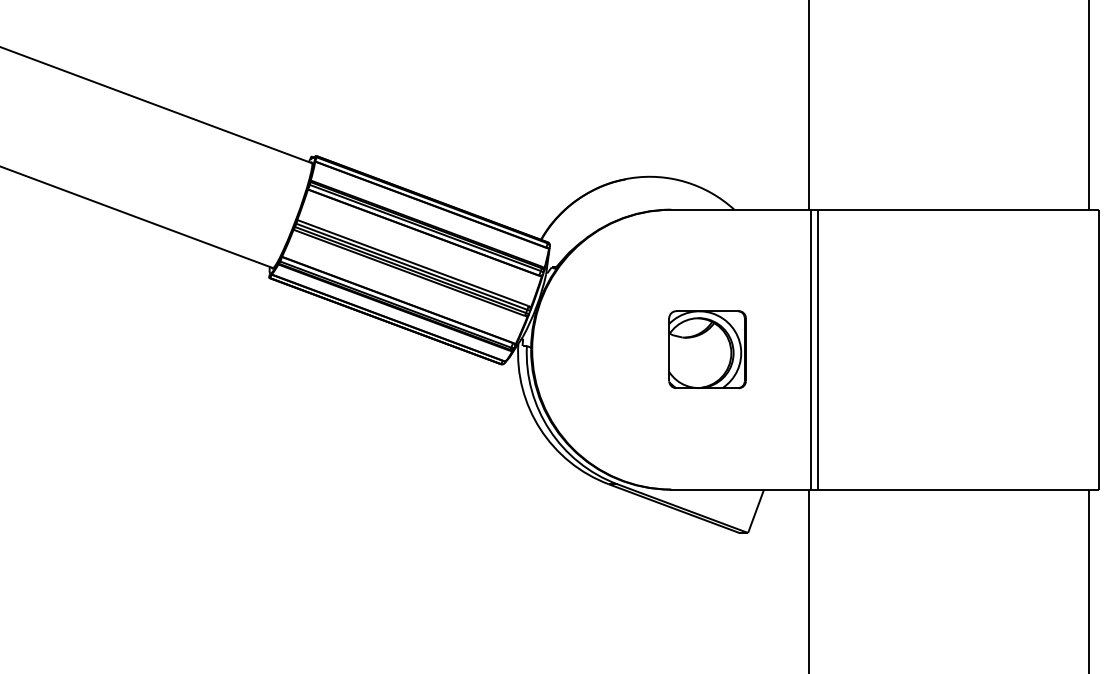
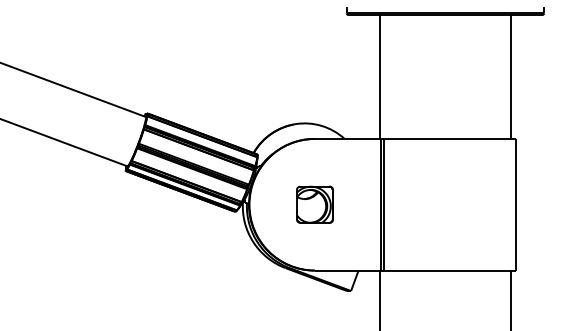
part: (706, 349) -> (314, 204), moved

